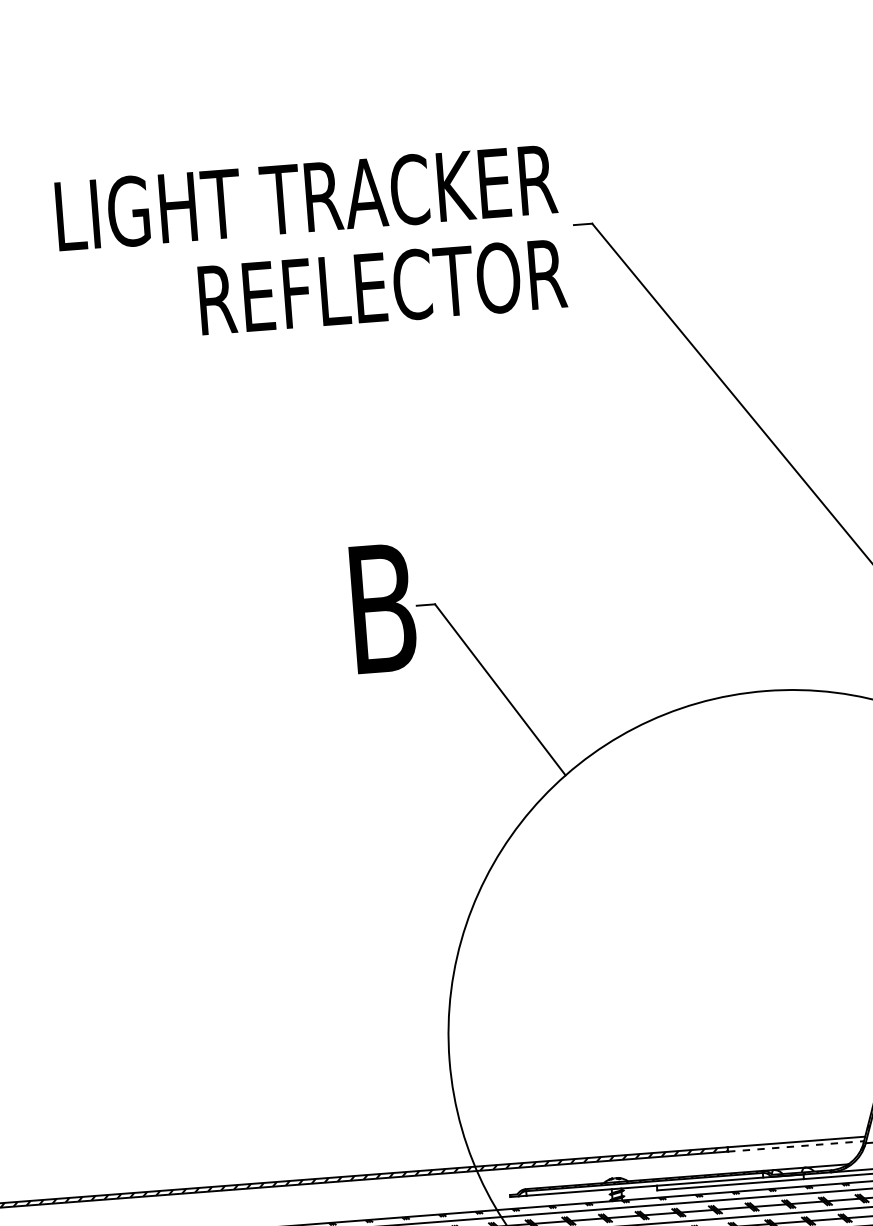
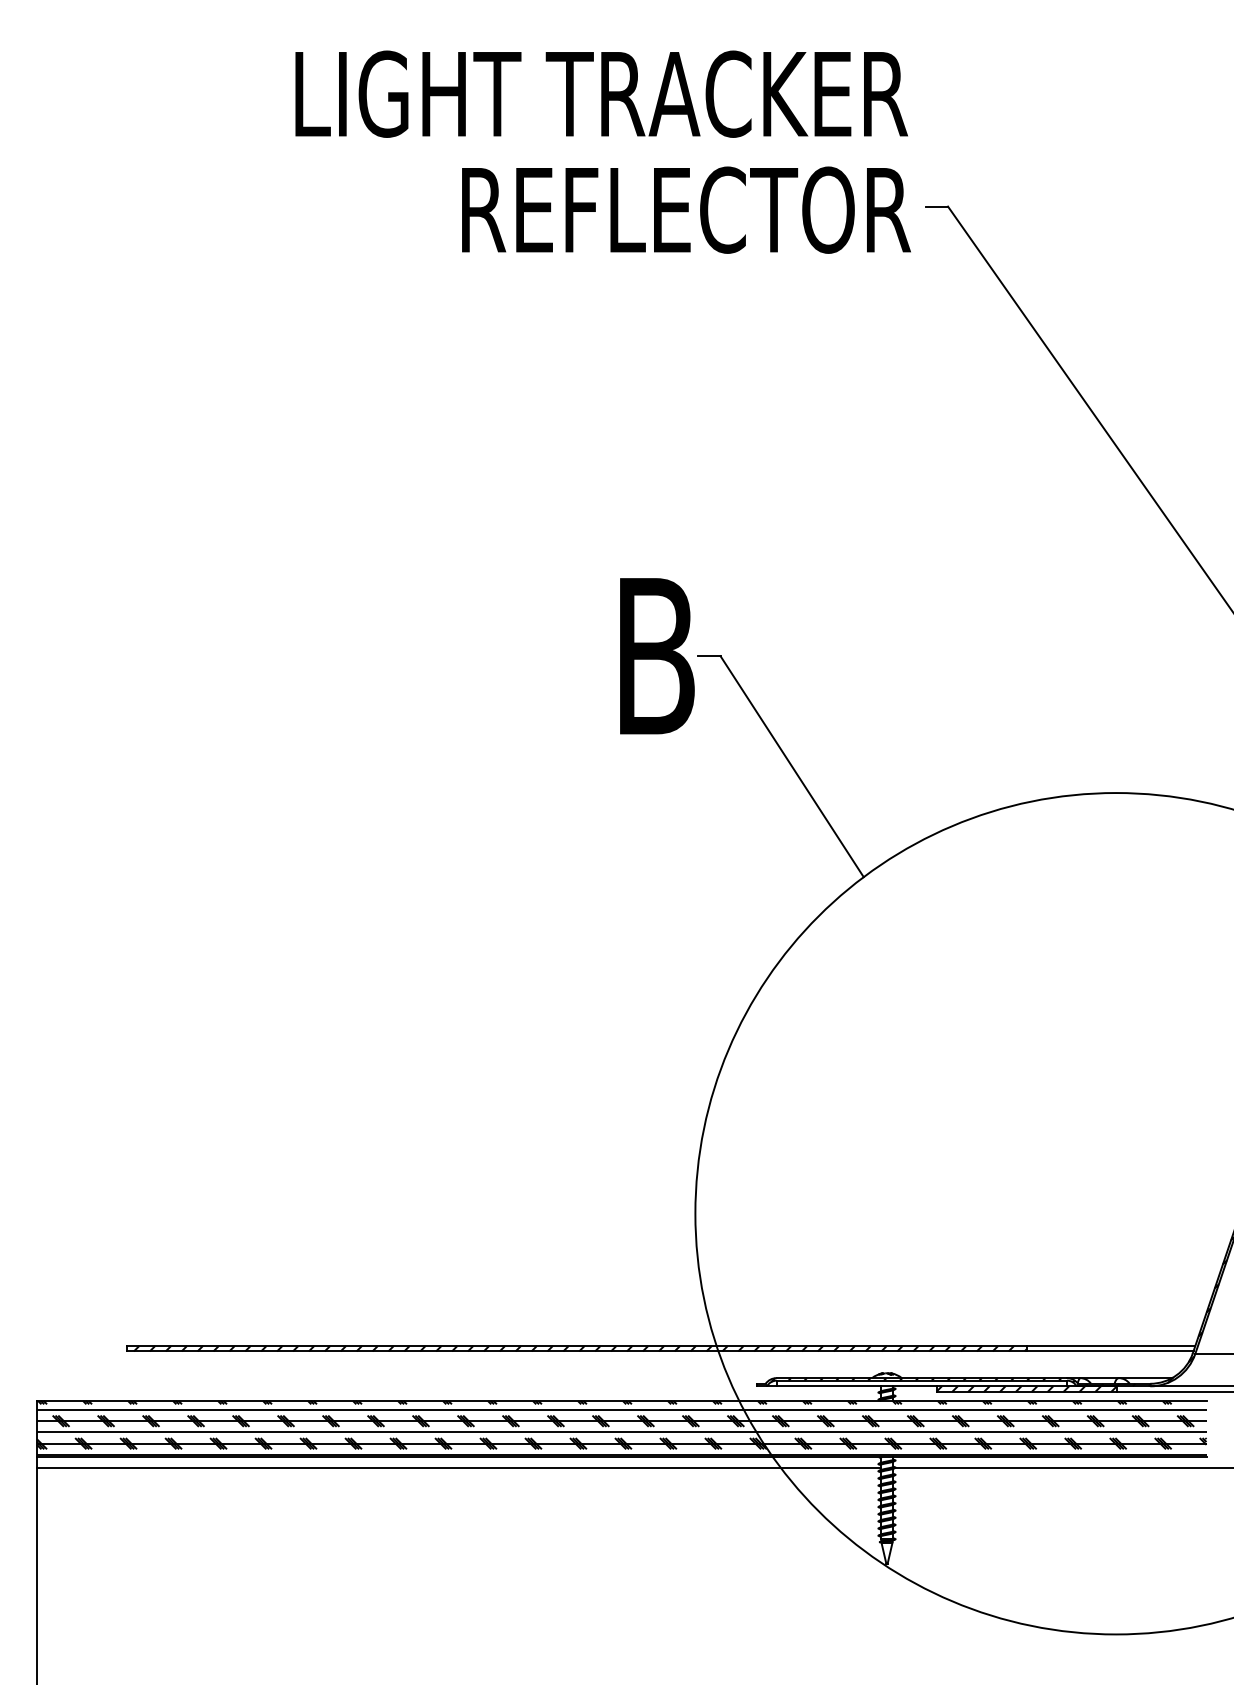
text: (310, 244) -> (602, 151), moved
line: (796, 1146) -> (1110, 1351), dashed -> solid
hatch: (730, 1181) -> (1026, 1388), added

